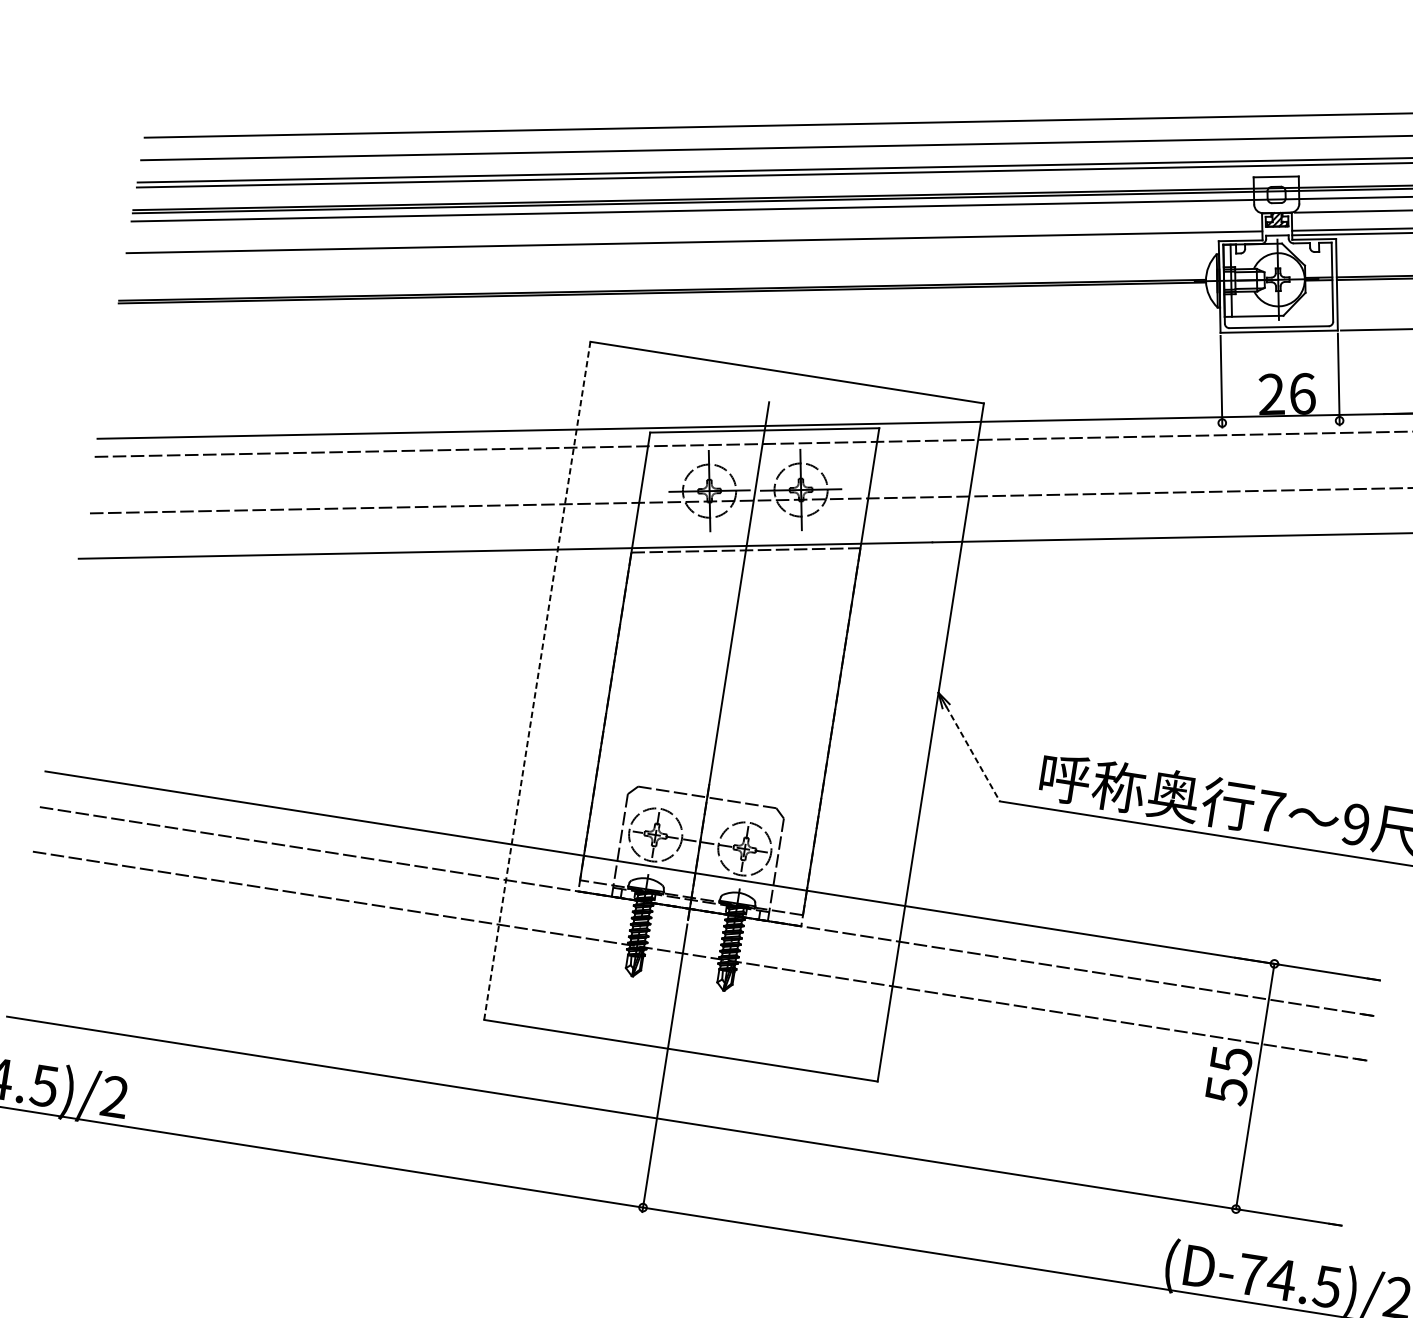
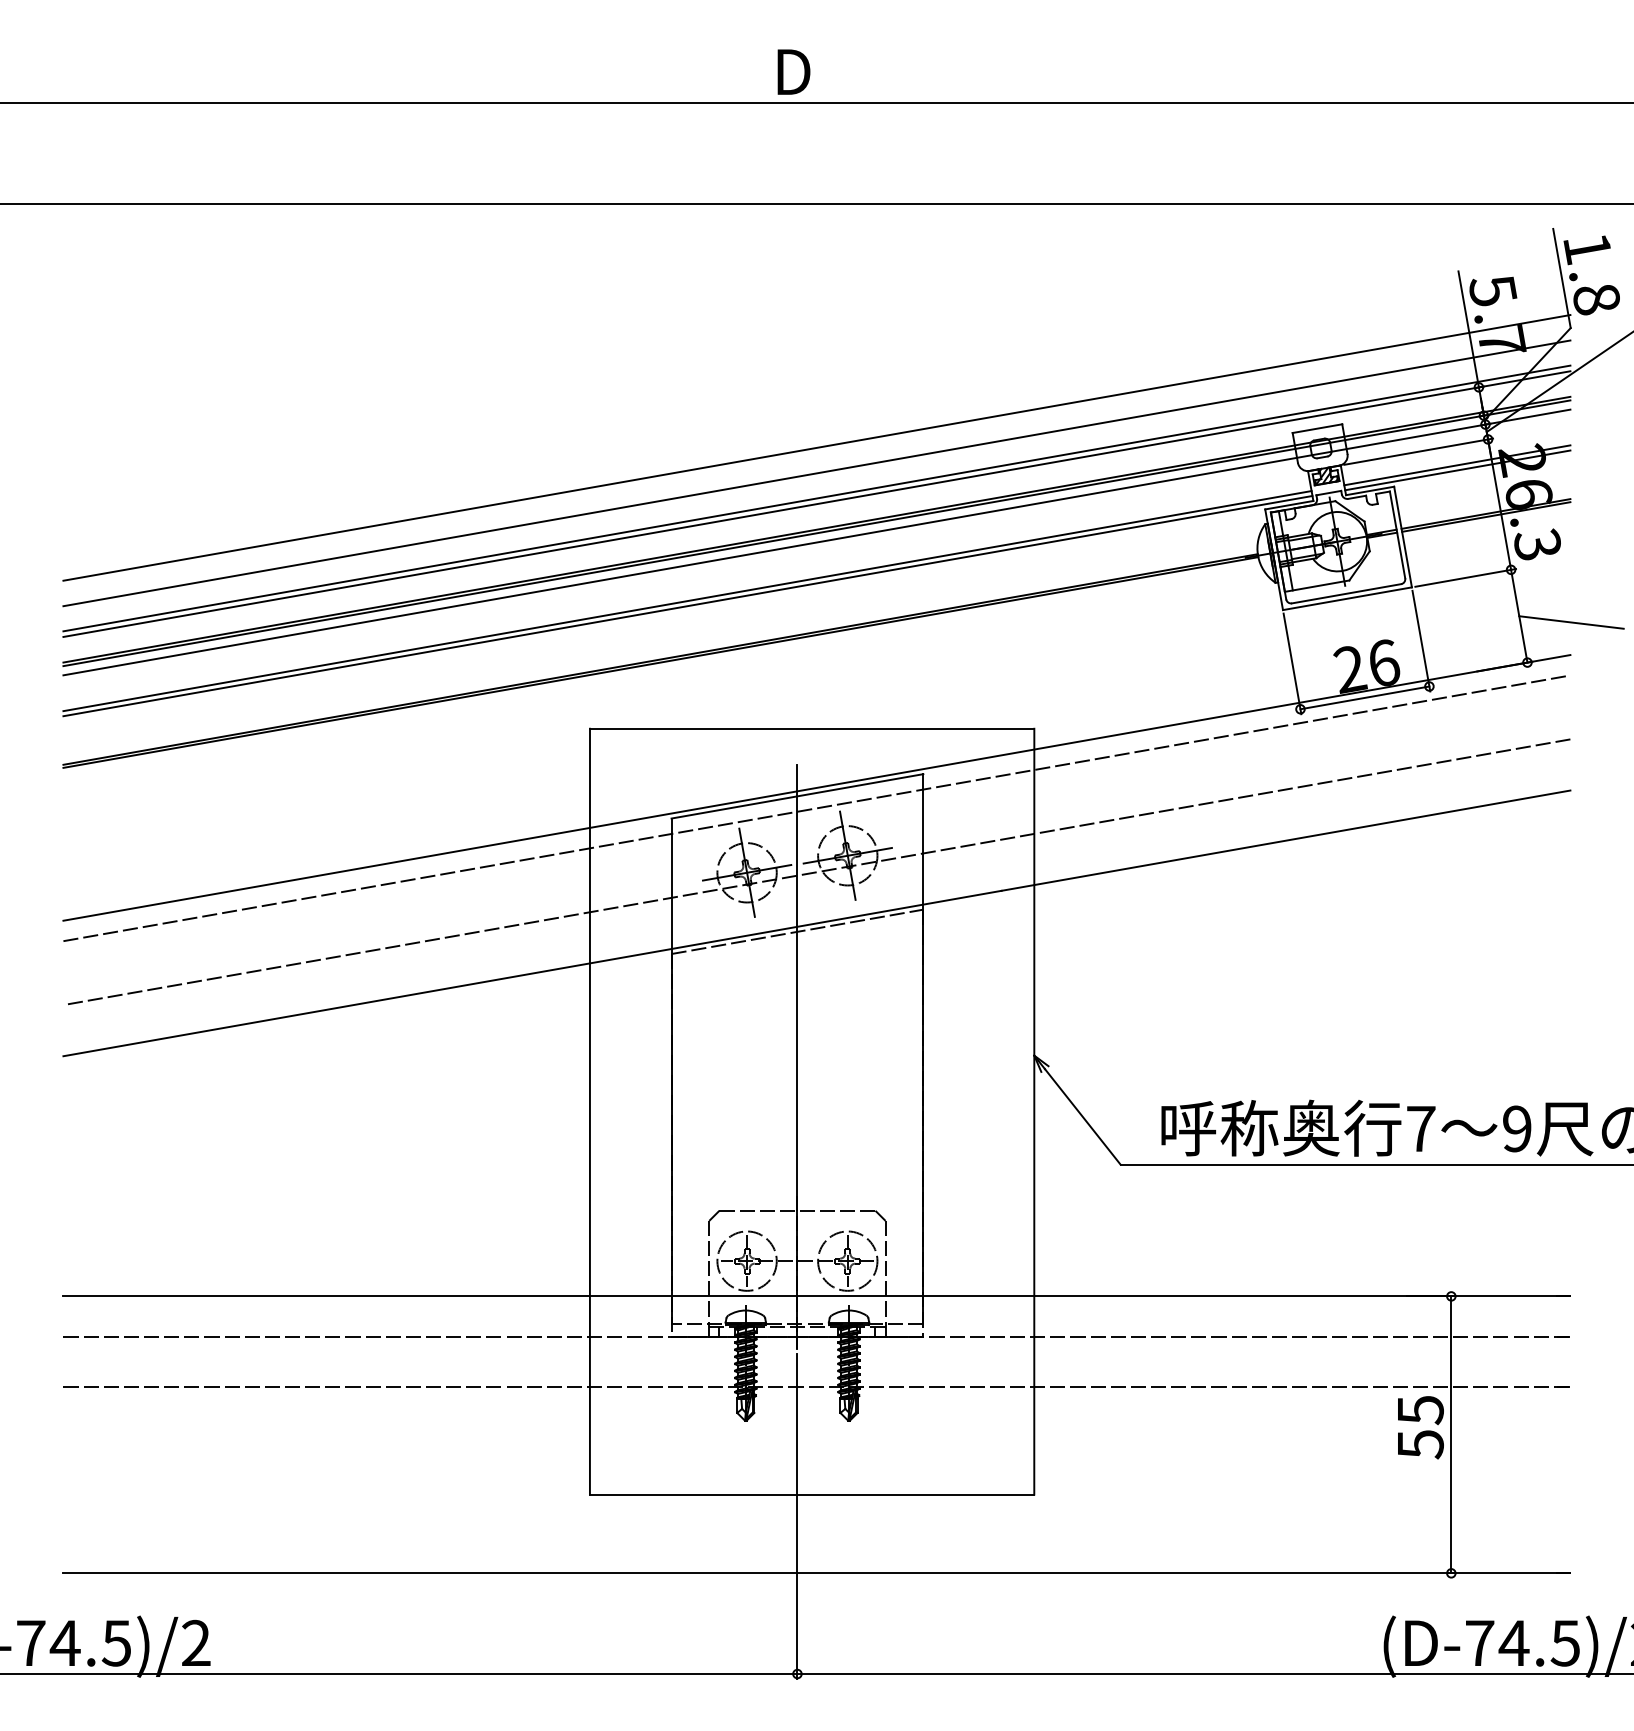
line: (693, 247) -> (687, 606), added
line: (1280, 421) -> (1364, 697), added
line: (536, 680) -> (589, 1111), dashed -> solid
line: (972, 753) -> (1082, 1116), dashed -> solid

